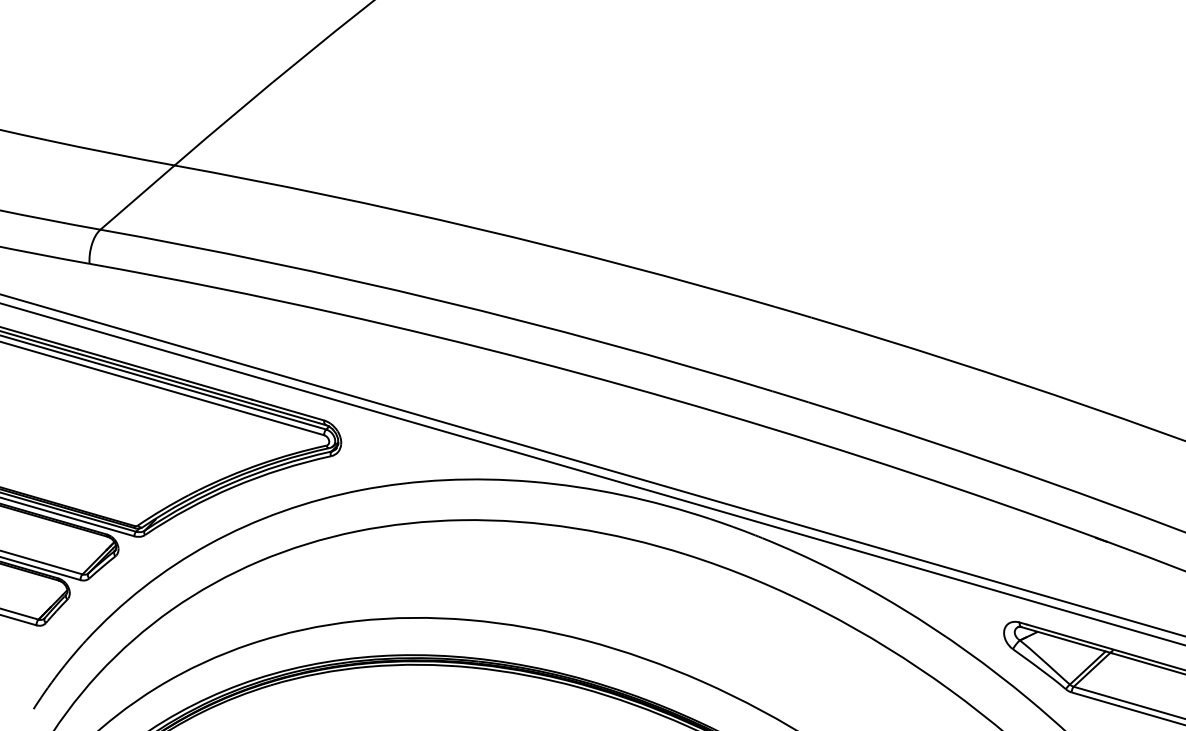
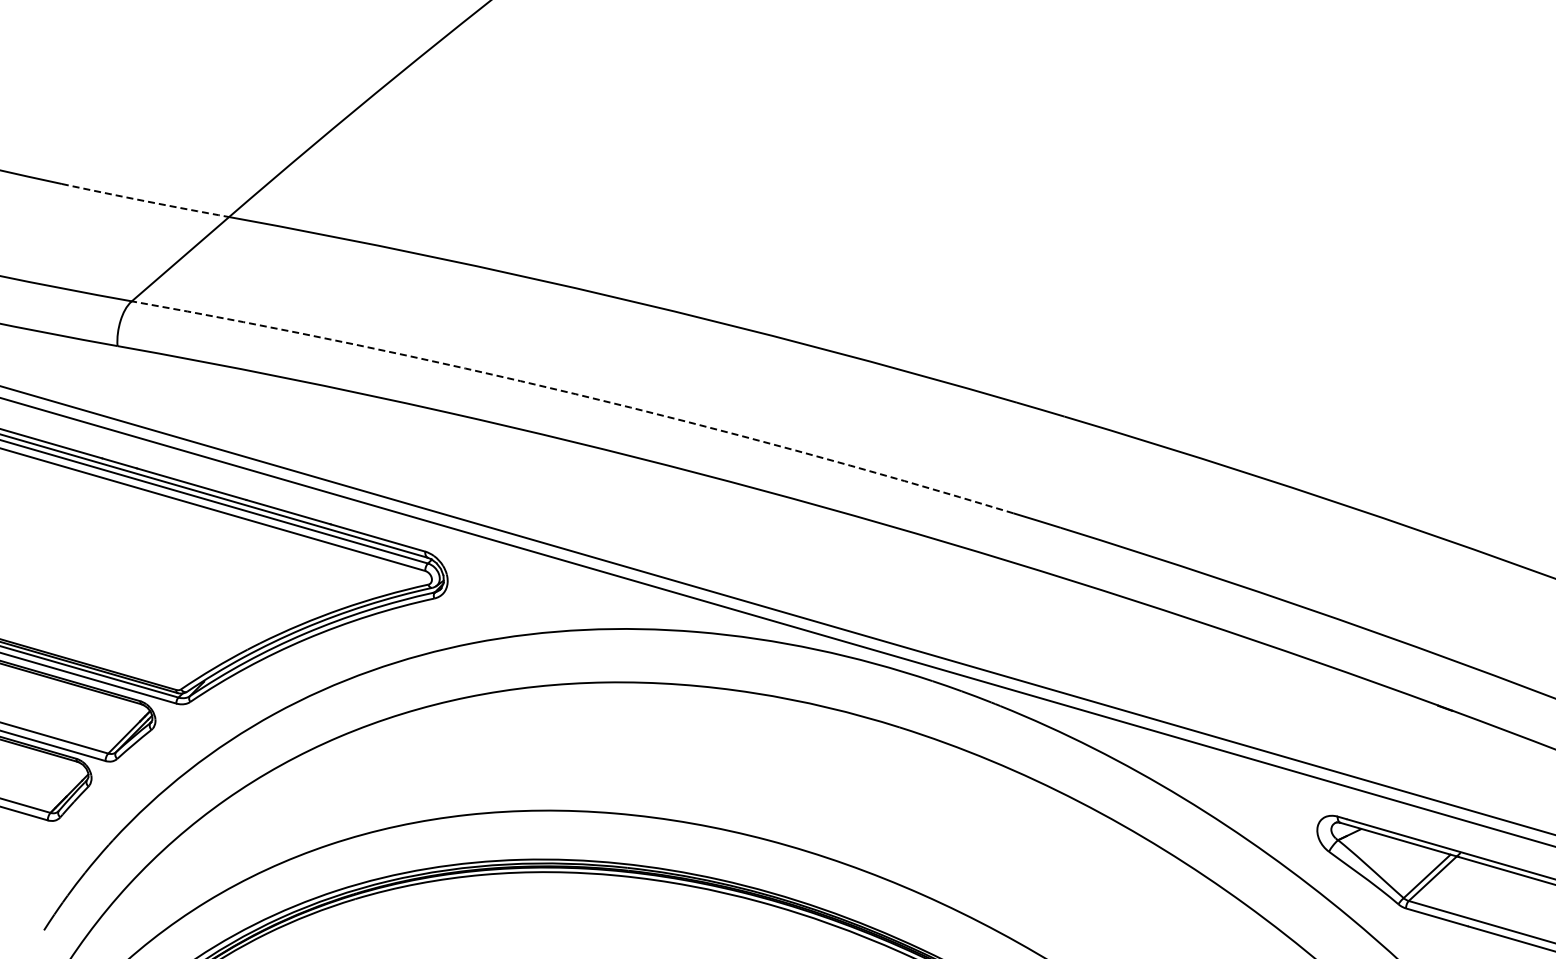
arc: (110, 153) -> (145, 201), solid -> dashed
arc: (438, 300) -> (575, 394), solid -> dashed

